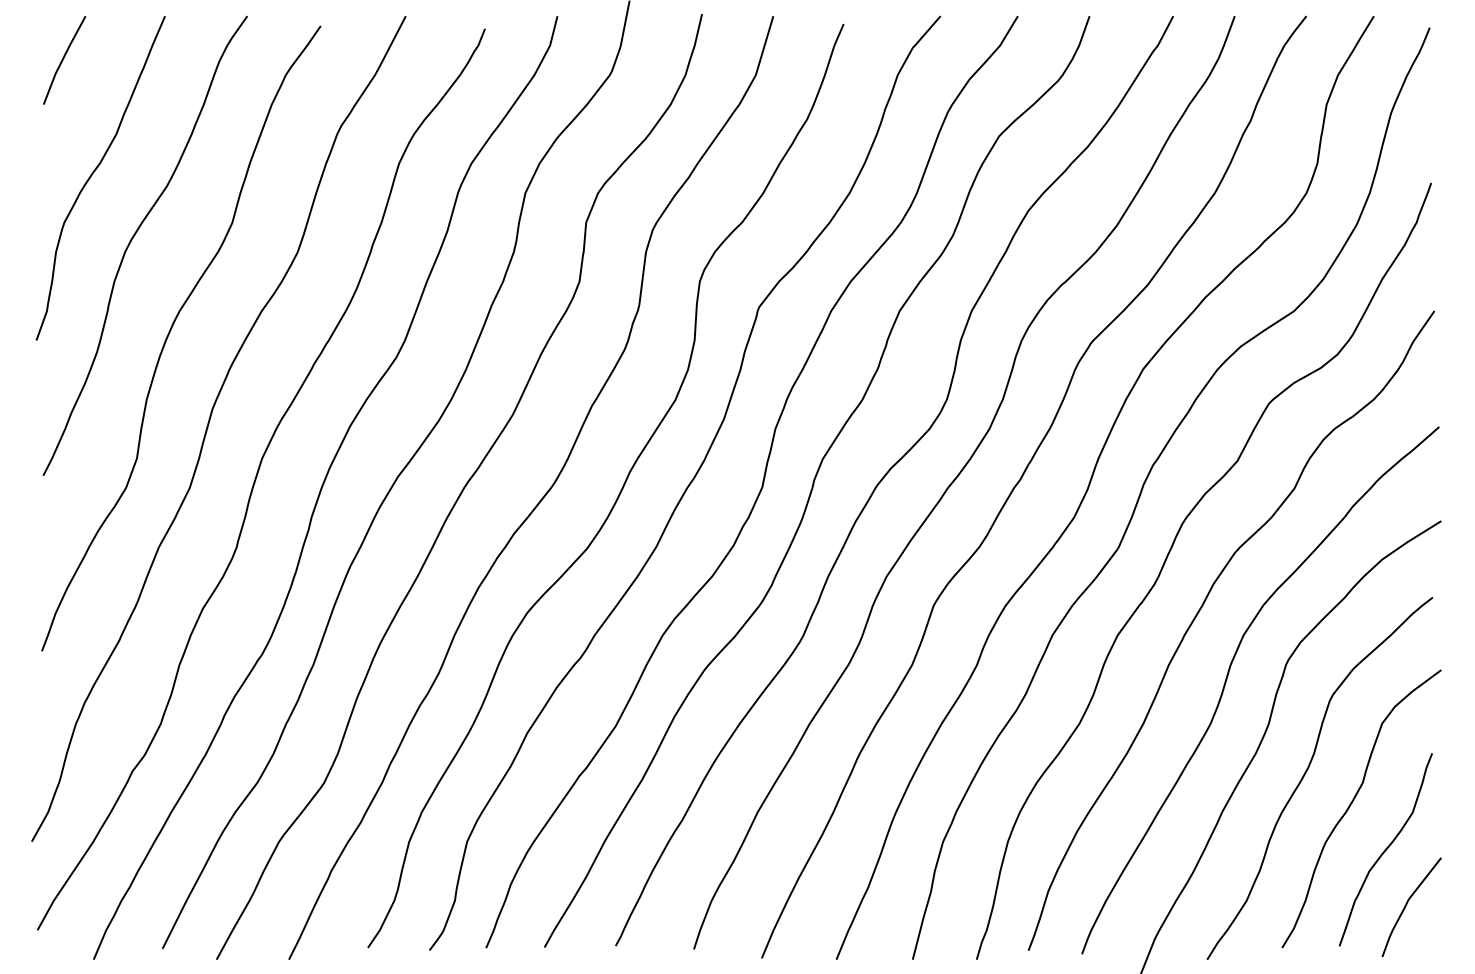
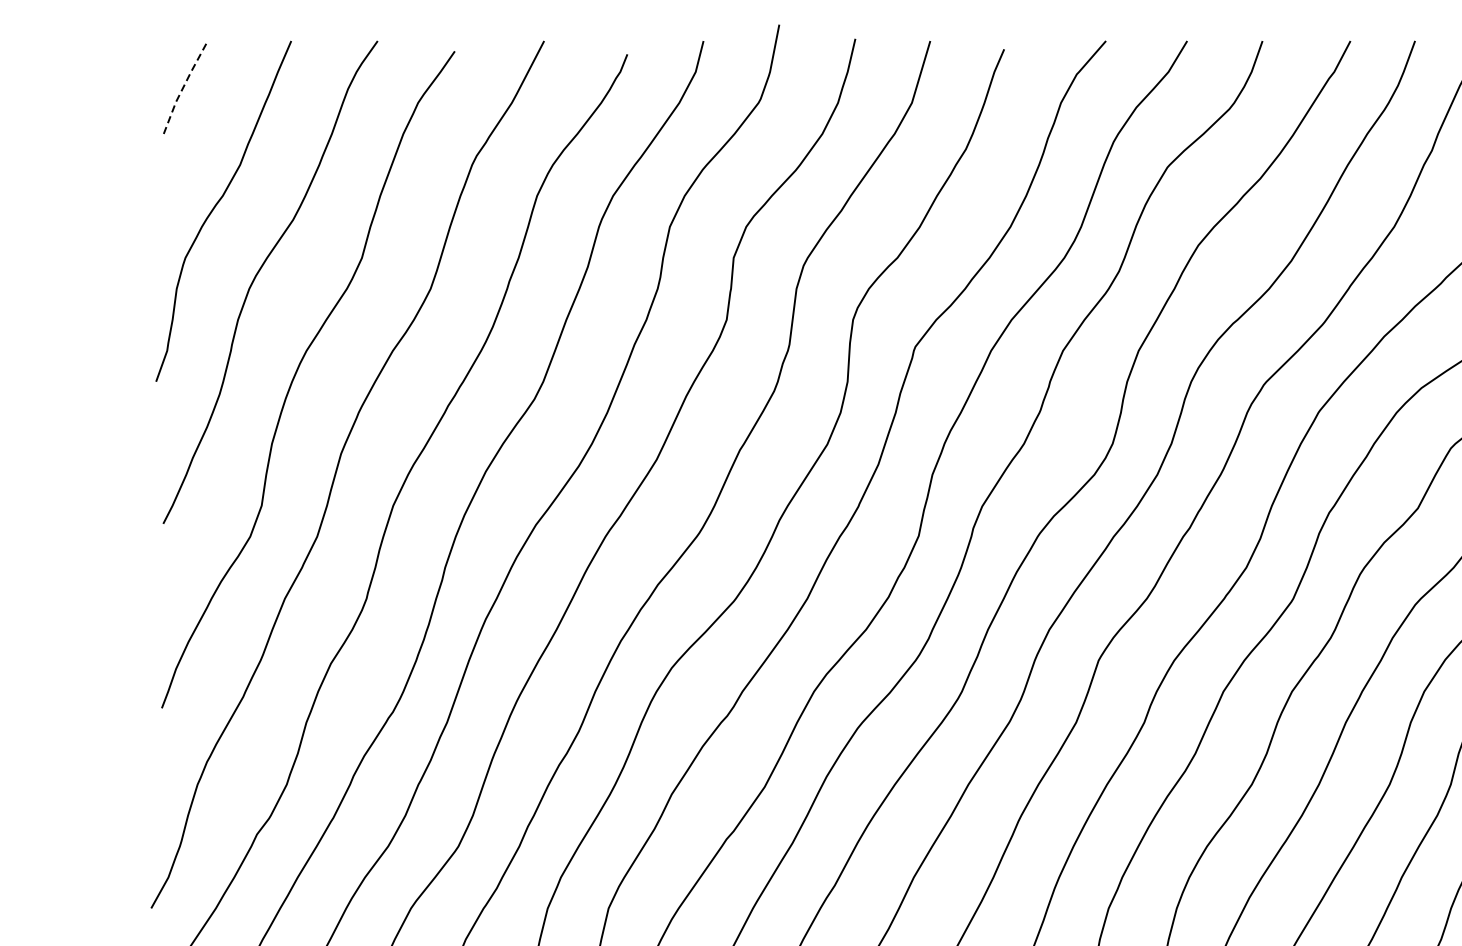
line: (63, 59) -> (184, 86), solid -> dashed

